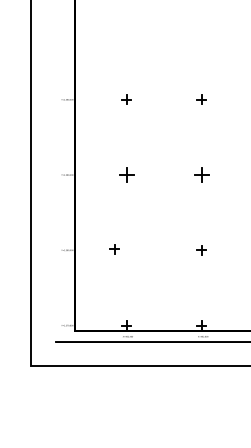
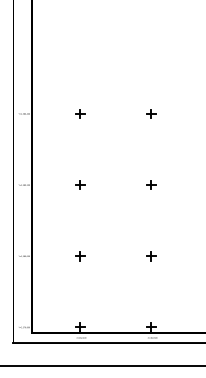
part: (126, 175) -> (80, 185), size x0.62
part: (201, 175) -> (151, 185), size x0.62
part: (114, 249) -> (80, 256), moved

